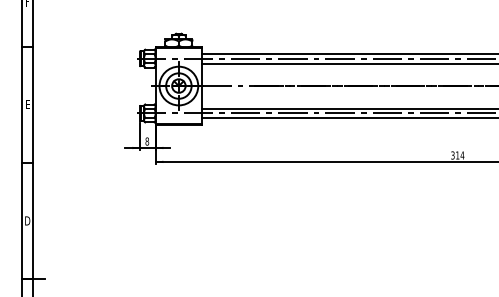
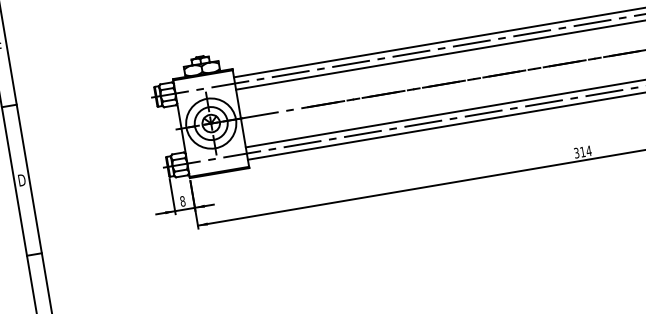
text: (27, 104) -> (21, 179), E -> D

